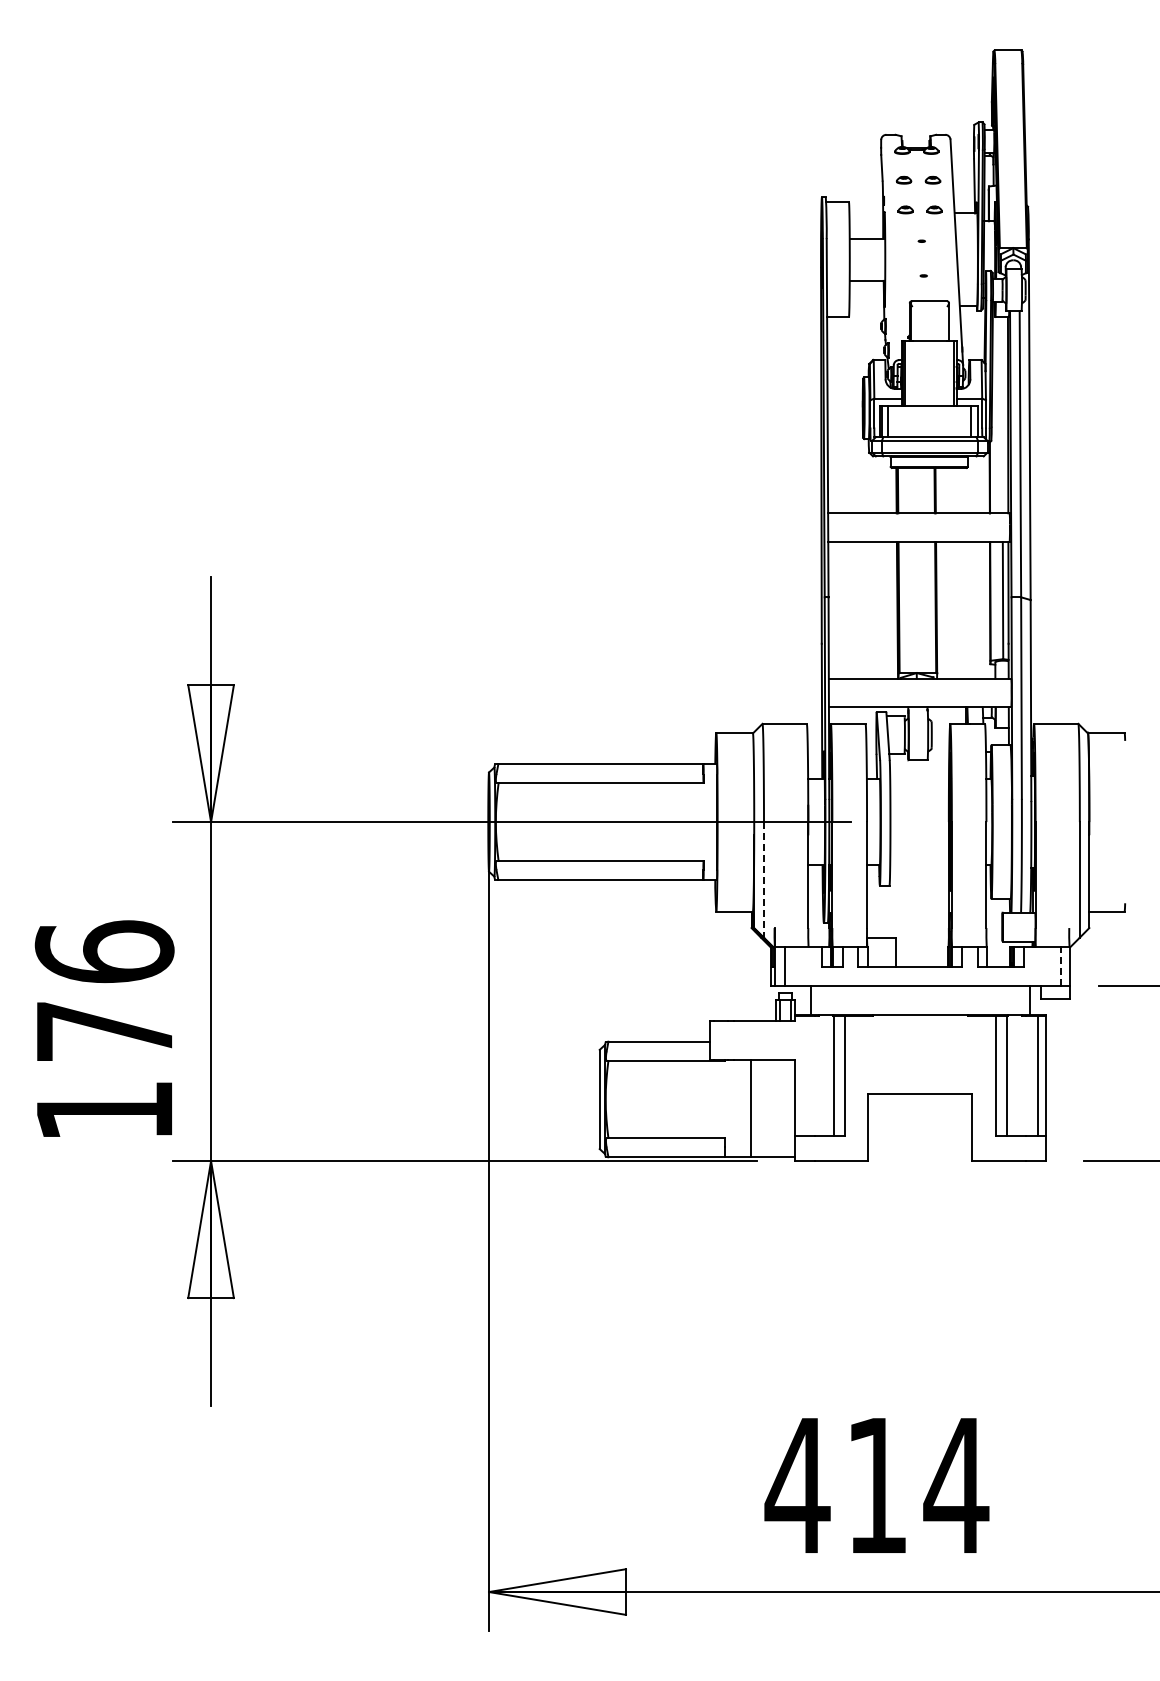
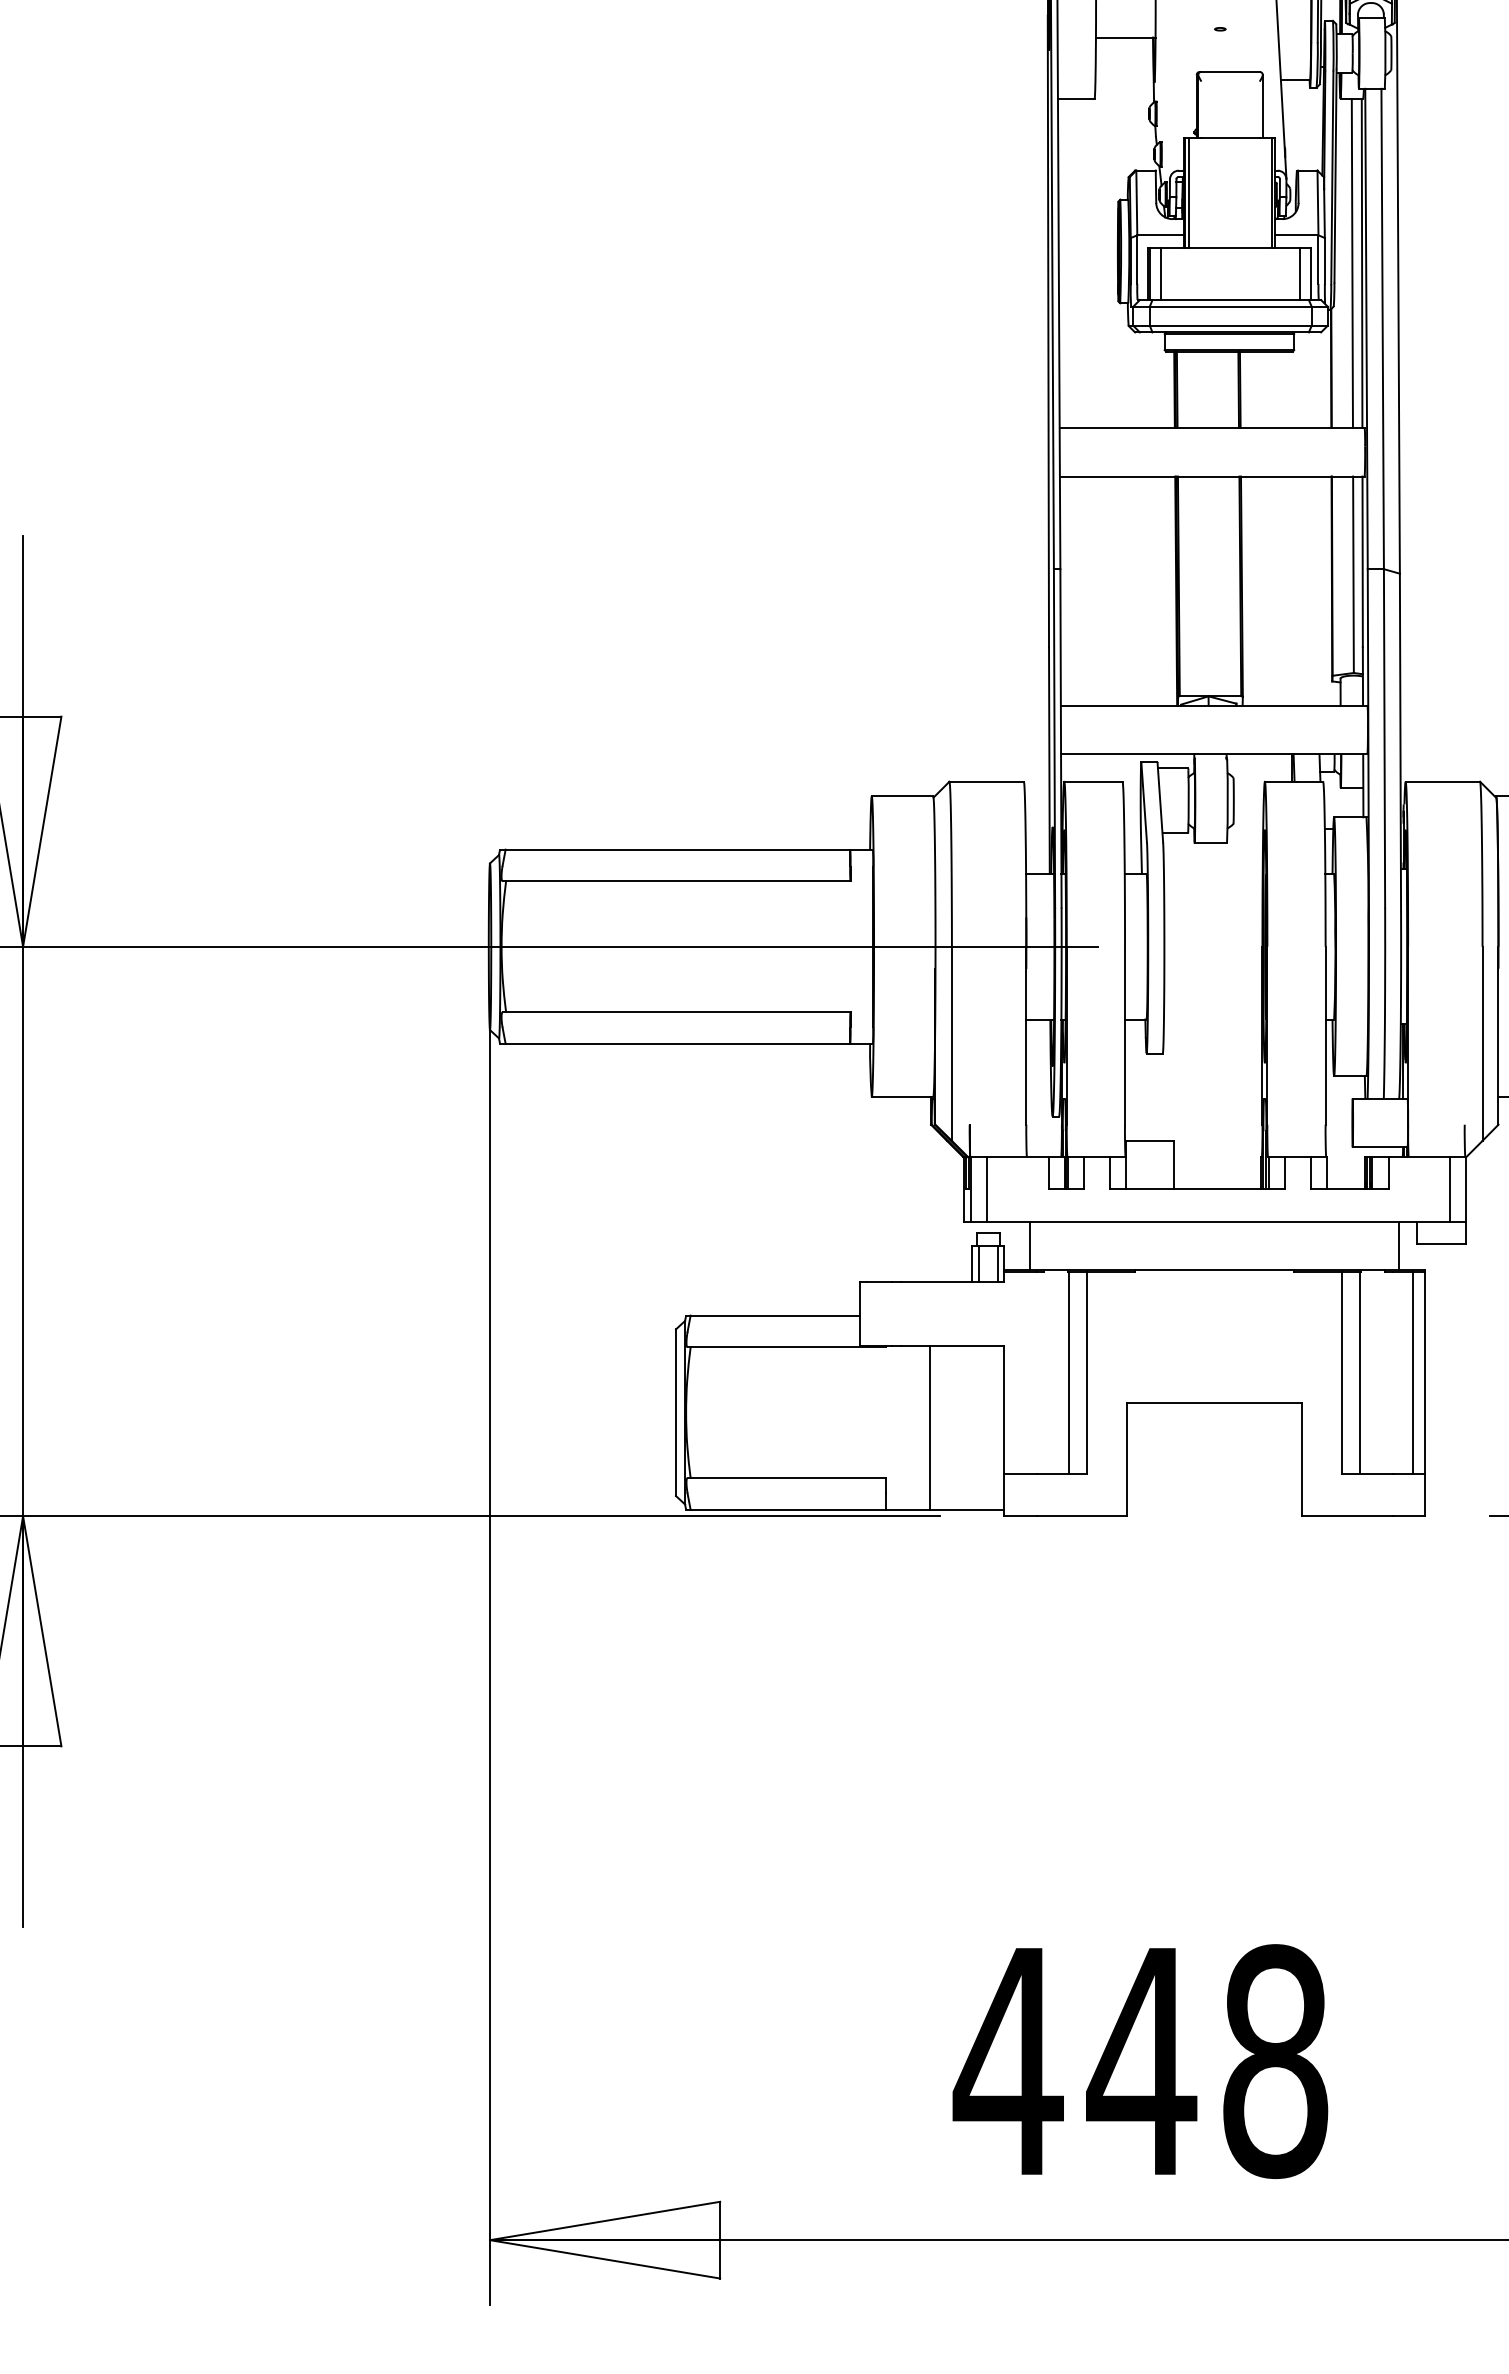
line: (1002, 415) -> (1352, 263), added
line: (763, 879) -> (951, 1043), dashed -> solid
line: (1060, 966) -> (1450, 1189), dashed -> solid
text: (916, 1485) -> (1208, 2061), 414 -> 448

